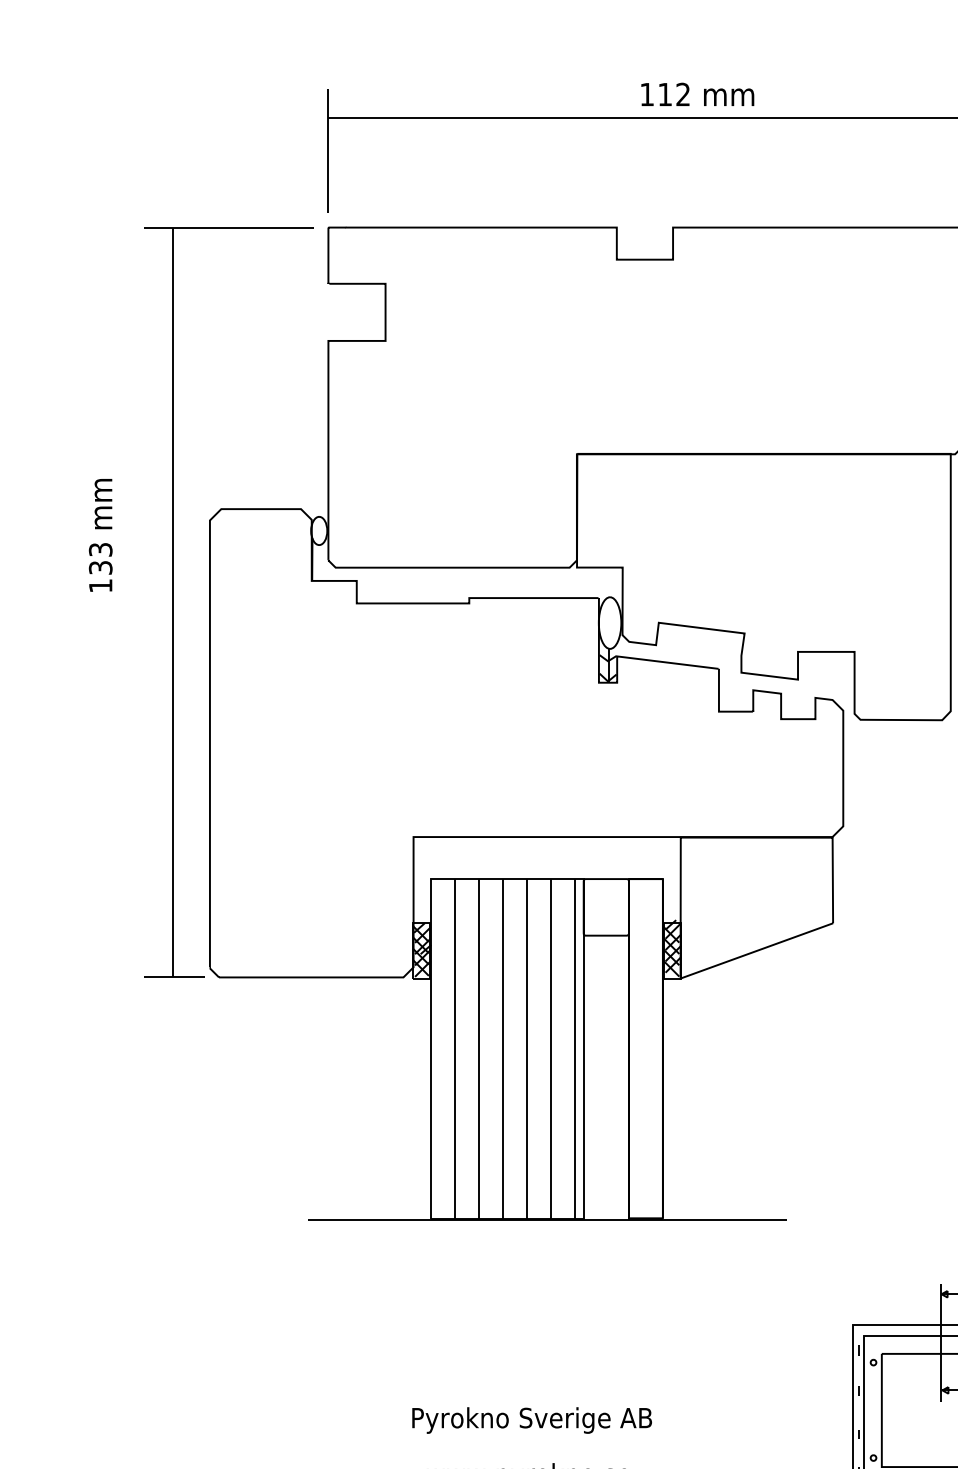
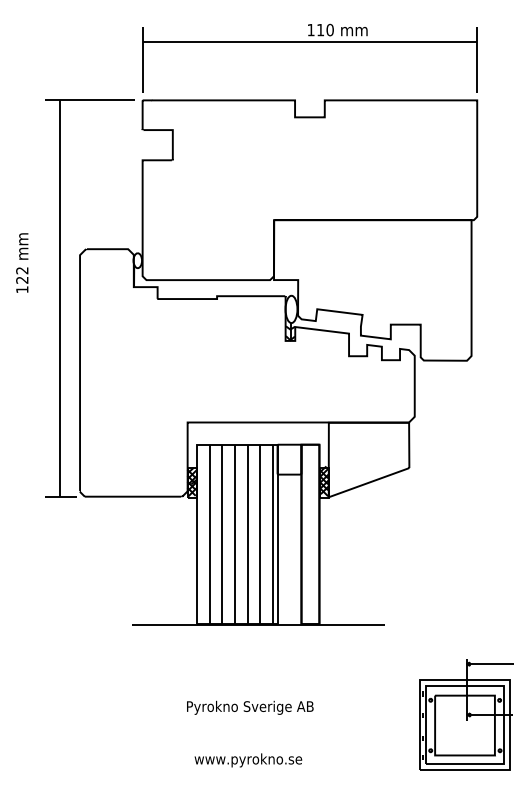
text: (681, 95) -> (329, 30), 112 -> 110
text: (101, 558) -> (22, 275), 133 -> 122
text: (532, 1419) -> (250, 707), moved

